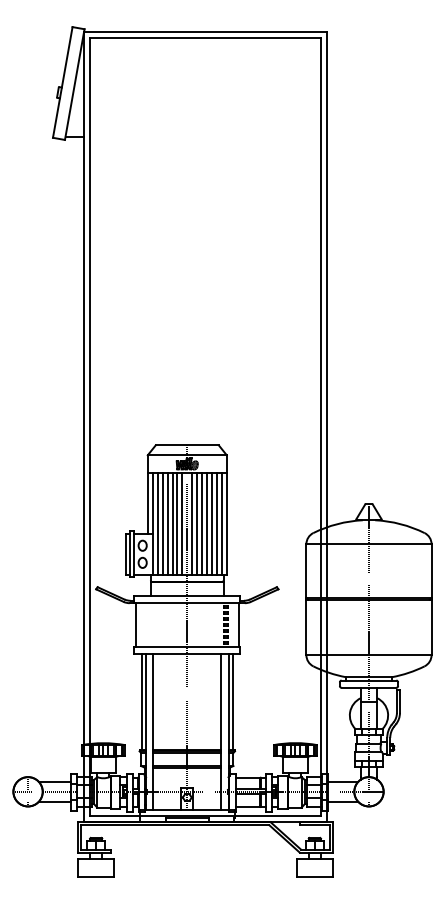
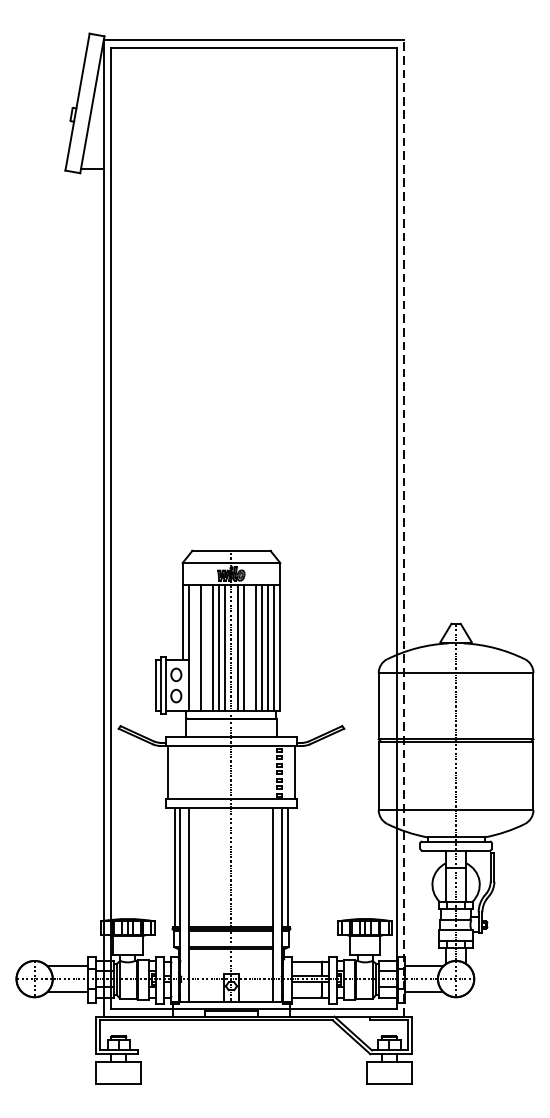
line: (327, 427) -> (404, 528), solid -> dashed
line: (157, 523) -> (194, 647), removed
line: (167, 523) -> (207, 647), removed
line: (202, 523) -> (250, 647), removed

